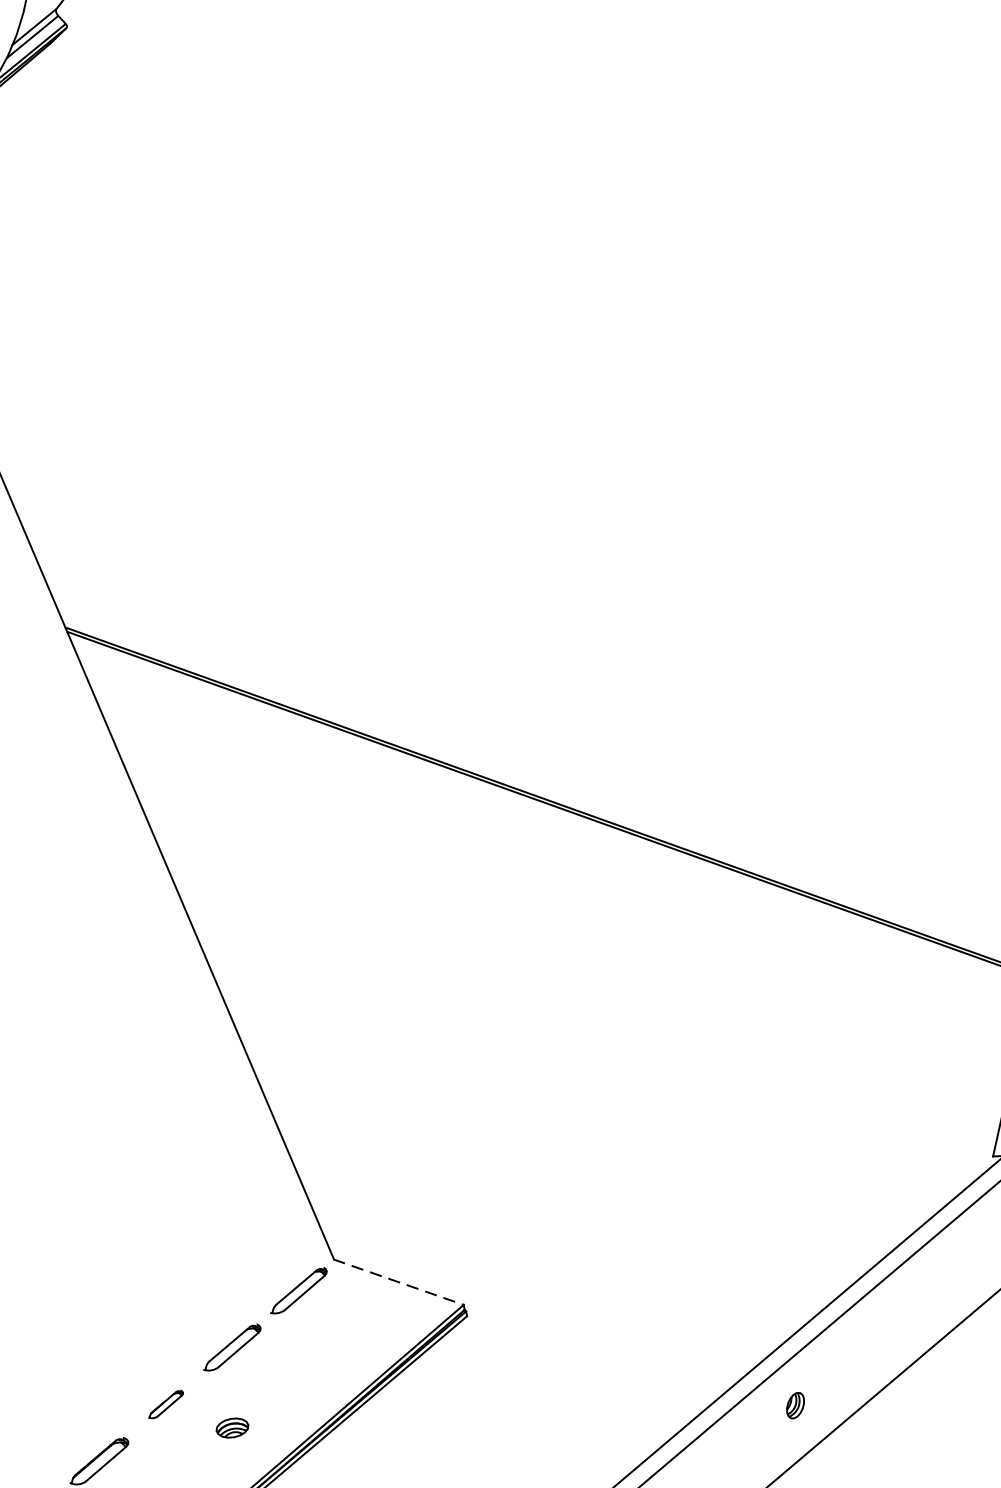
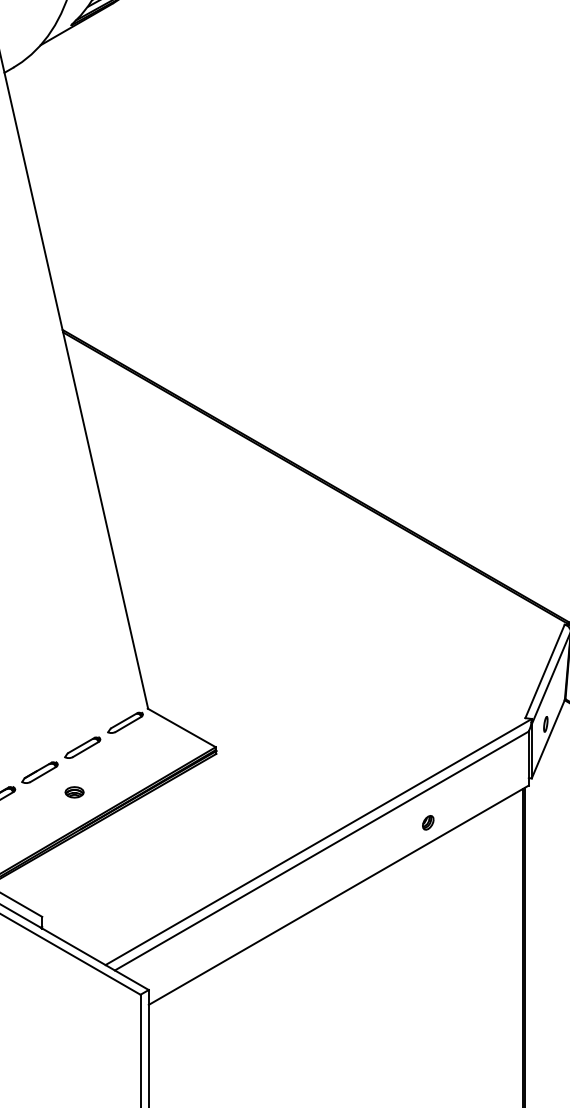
line: (399, 1282) -> (182, 728), dashed -> solid
part: (165, 1404) -> (39, 772), size x1.67
part: (795, 1404) -> (428, 822), moved

